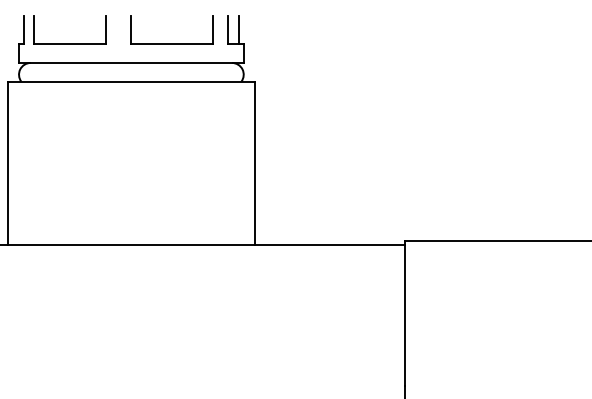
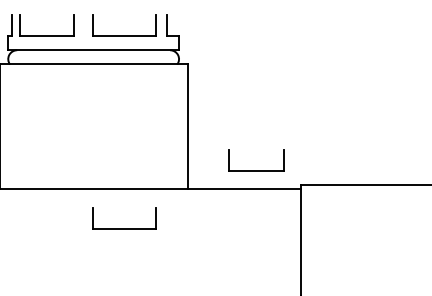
line: (238, 30) -> (175, 25), removed
part: (345, 221) -> (256, 170), added
part: (171, 297) -> (124, 228), added

